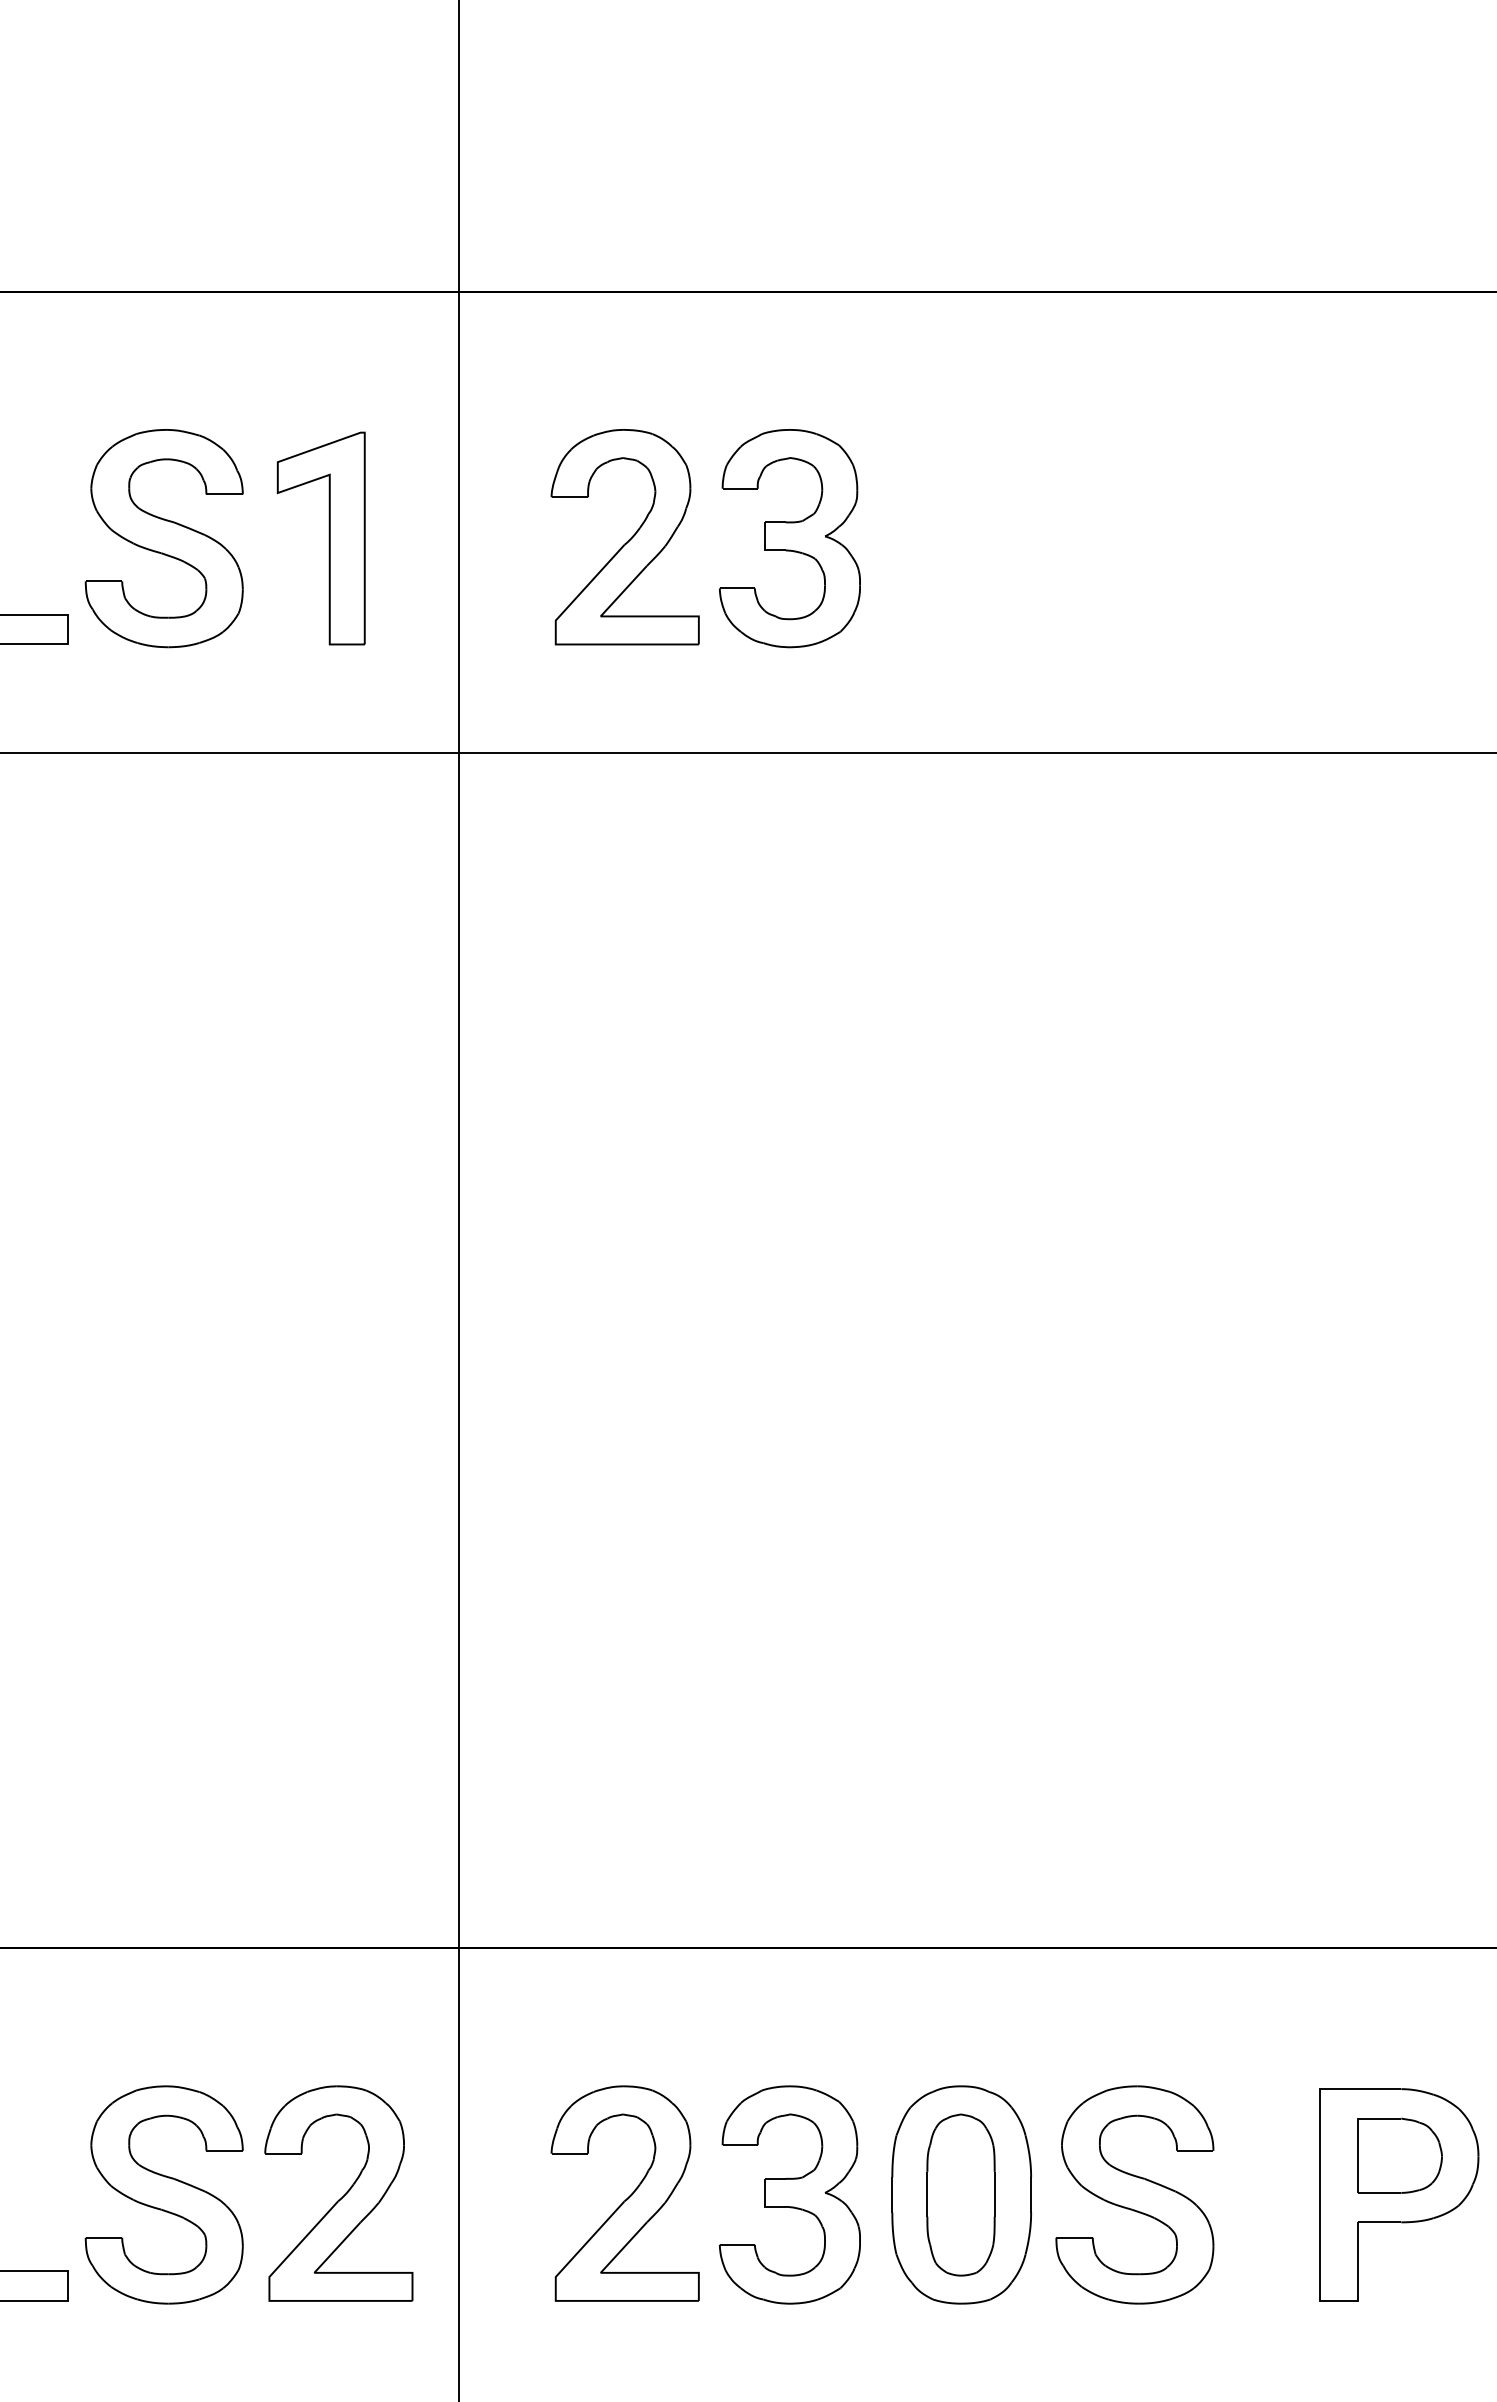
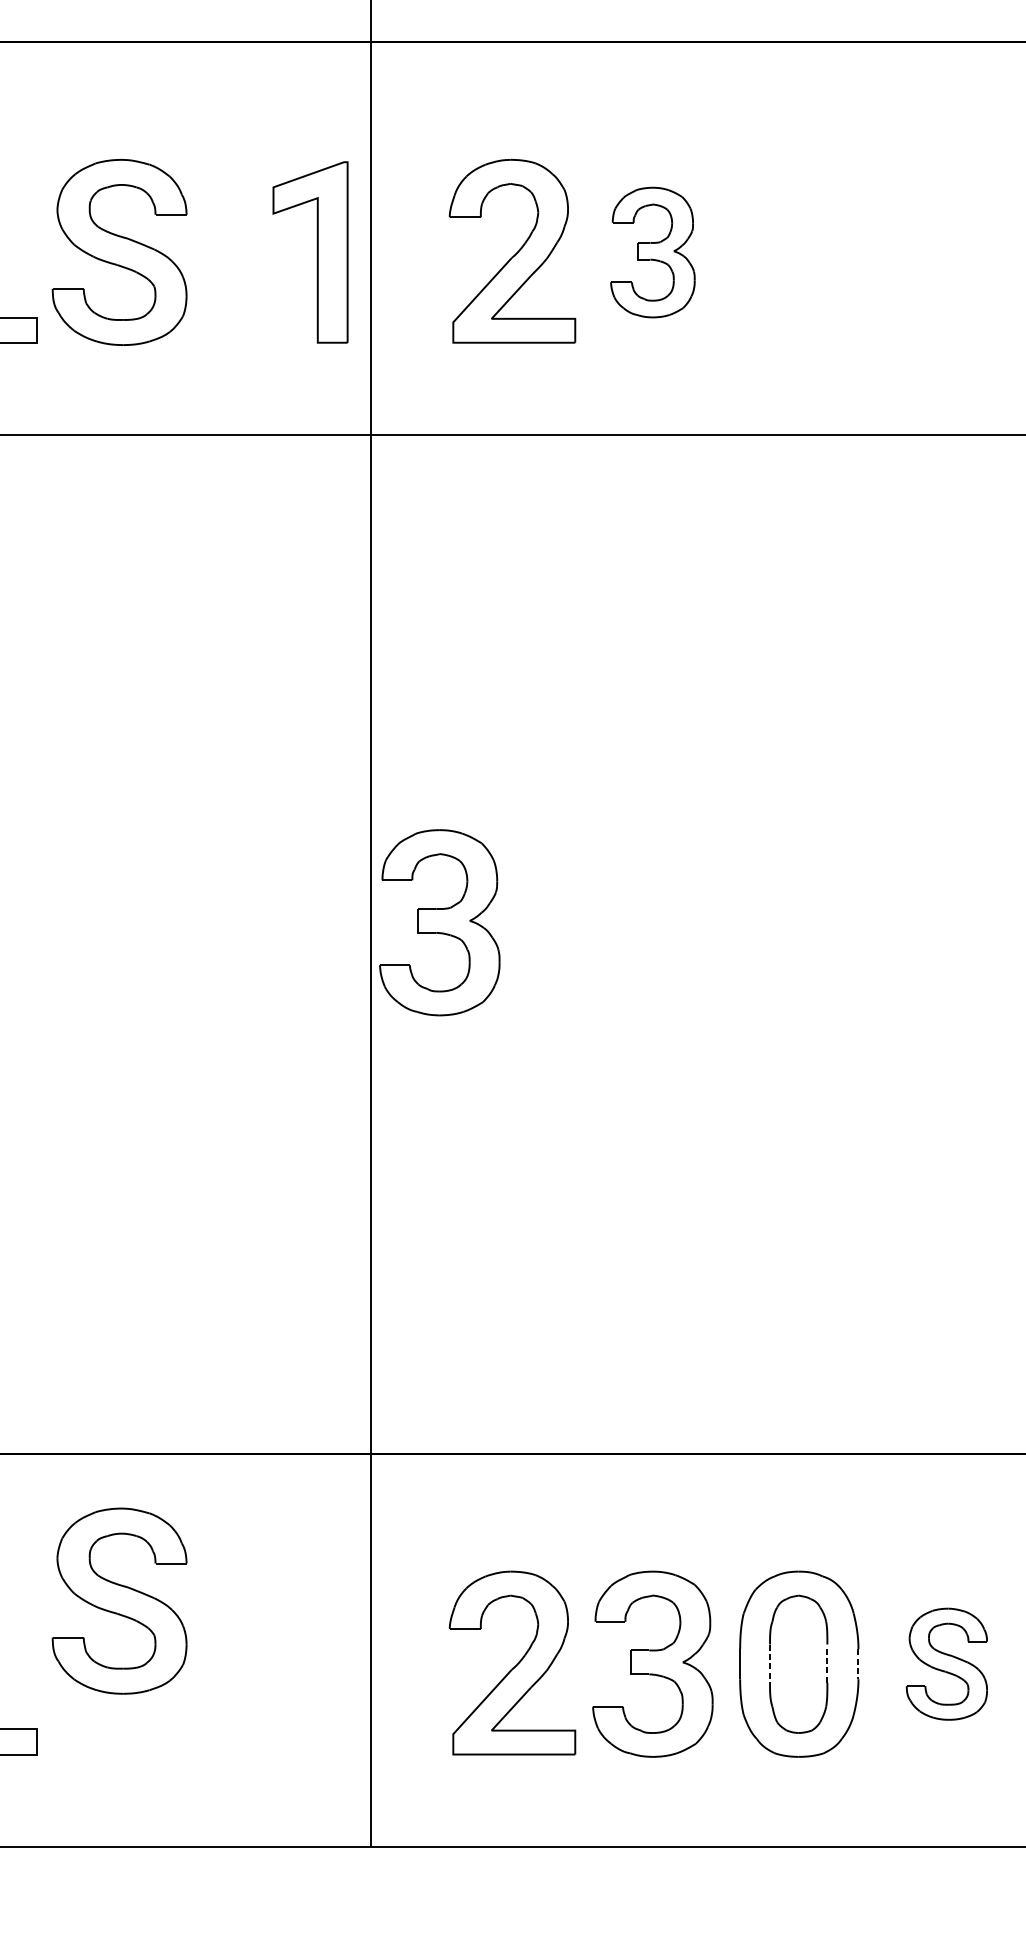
part: (328, 538) -> (316, 252), moved
part: (789, 538) -> (652, 252), size x0.7
part: (539, 1324) -> (439, 922), added
part: (338, 2193) -> (268, 1662), removed
line: (994, 2193) -> (827, 1662), solid -> dashed
part: (163, 2194) -> (118, 1600), moved
line: (927, 2194) -> (770, 1663), solid -> dashed
part: (1134, 2194) -> (946, 1663), size x0.6
line: (1031, 2195) -> (858, 1664), solid -> dashed

